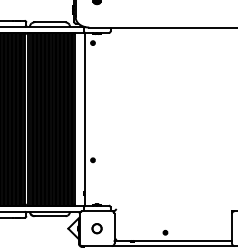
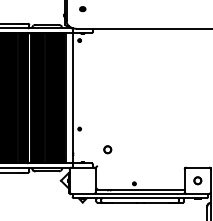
part: (96, 228) -> (107, 149), moved

